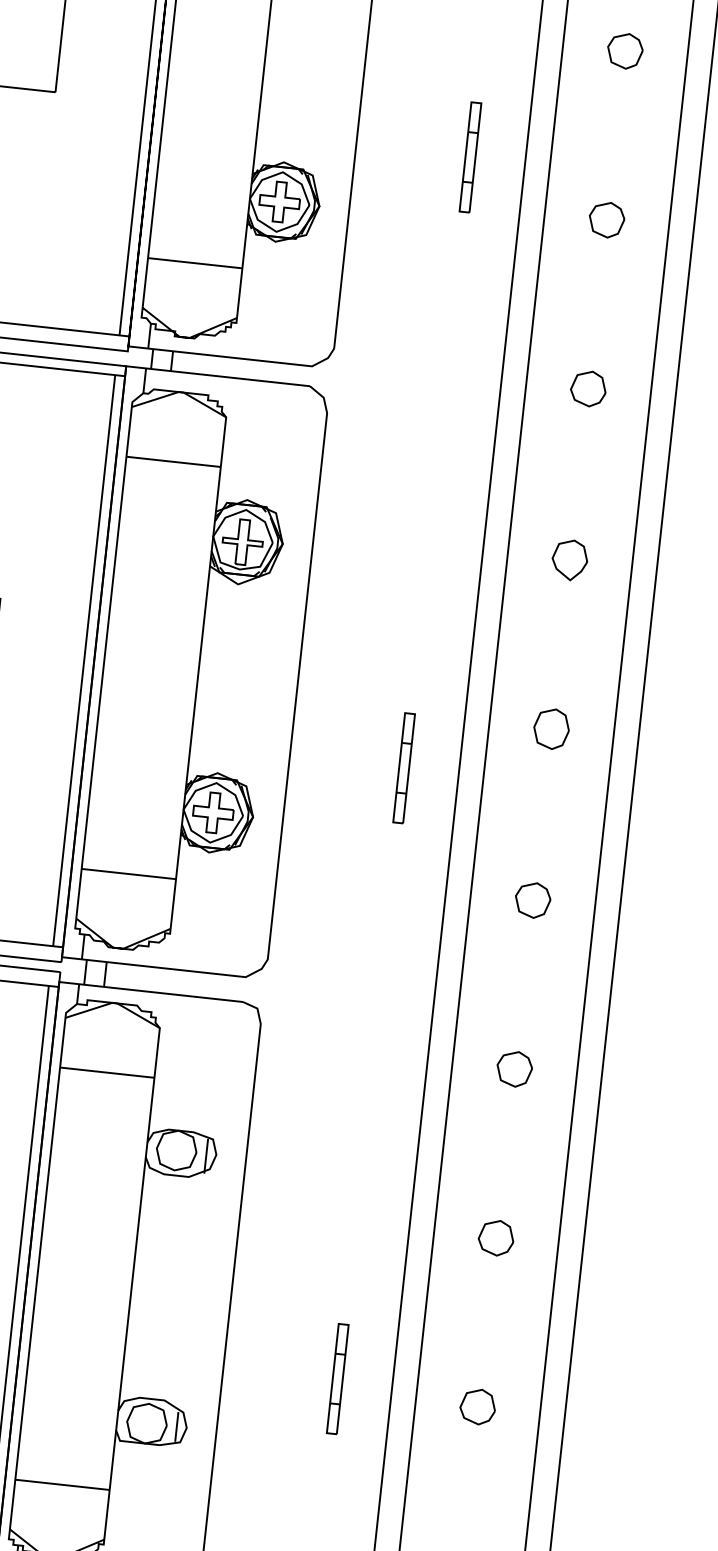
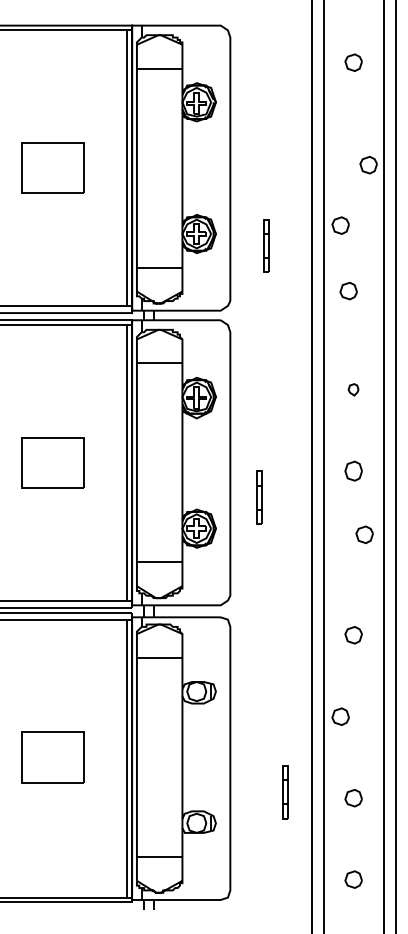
part: (624, 51) -> (368, 165), moved
part: (470, 156) -> (266, 245), moved
part: (606, 219) -> (340, 225), moved
part: (588, 387) -> (348, 290), moved
part: (569, 559) -> (353, 389), size x0.6
part: (404, 768) -> (259, 497), moved
part: (532, 899) -> (364, 534), moved
part: (495, 1237) -> (340, 716), moved

